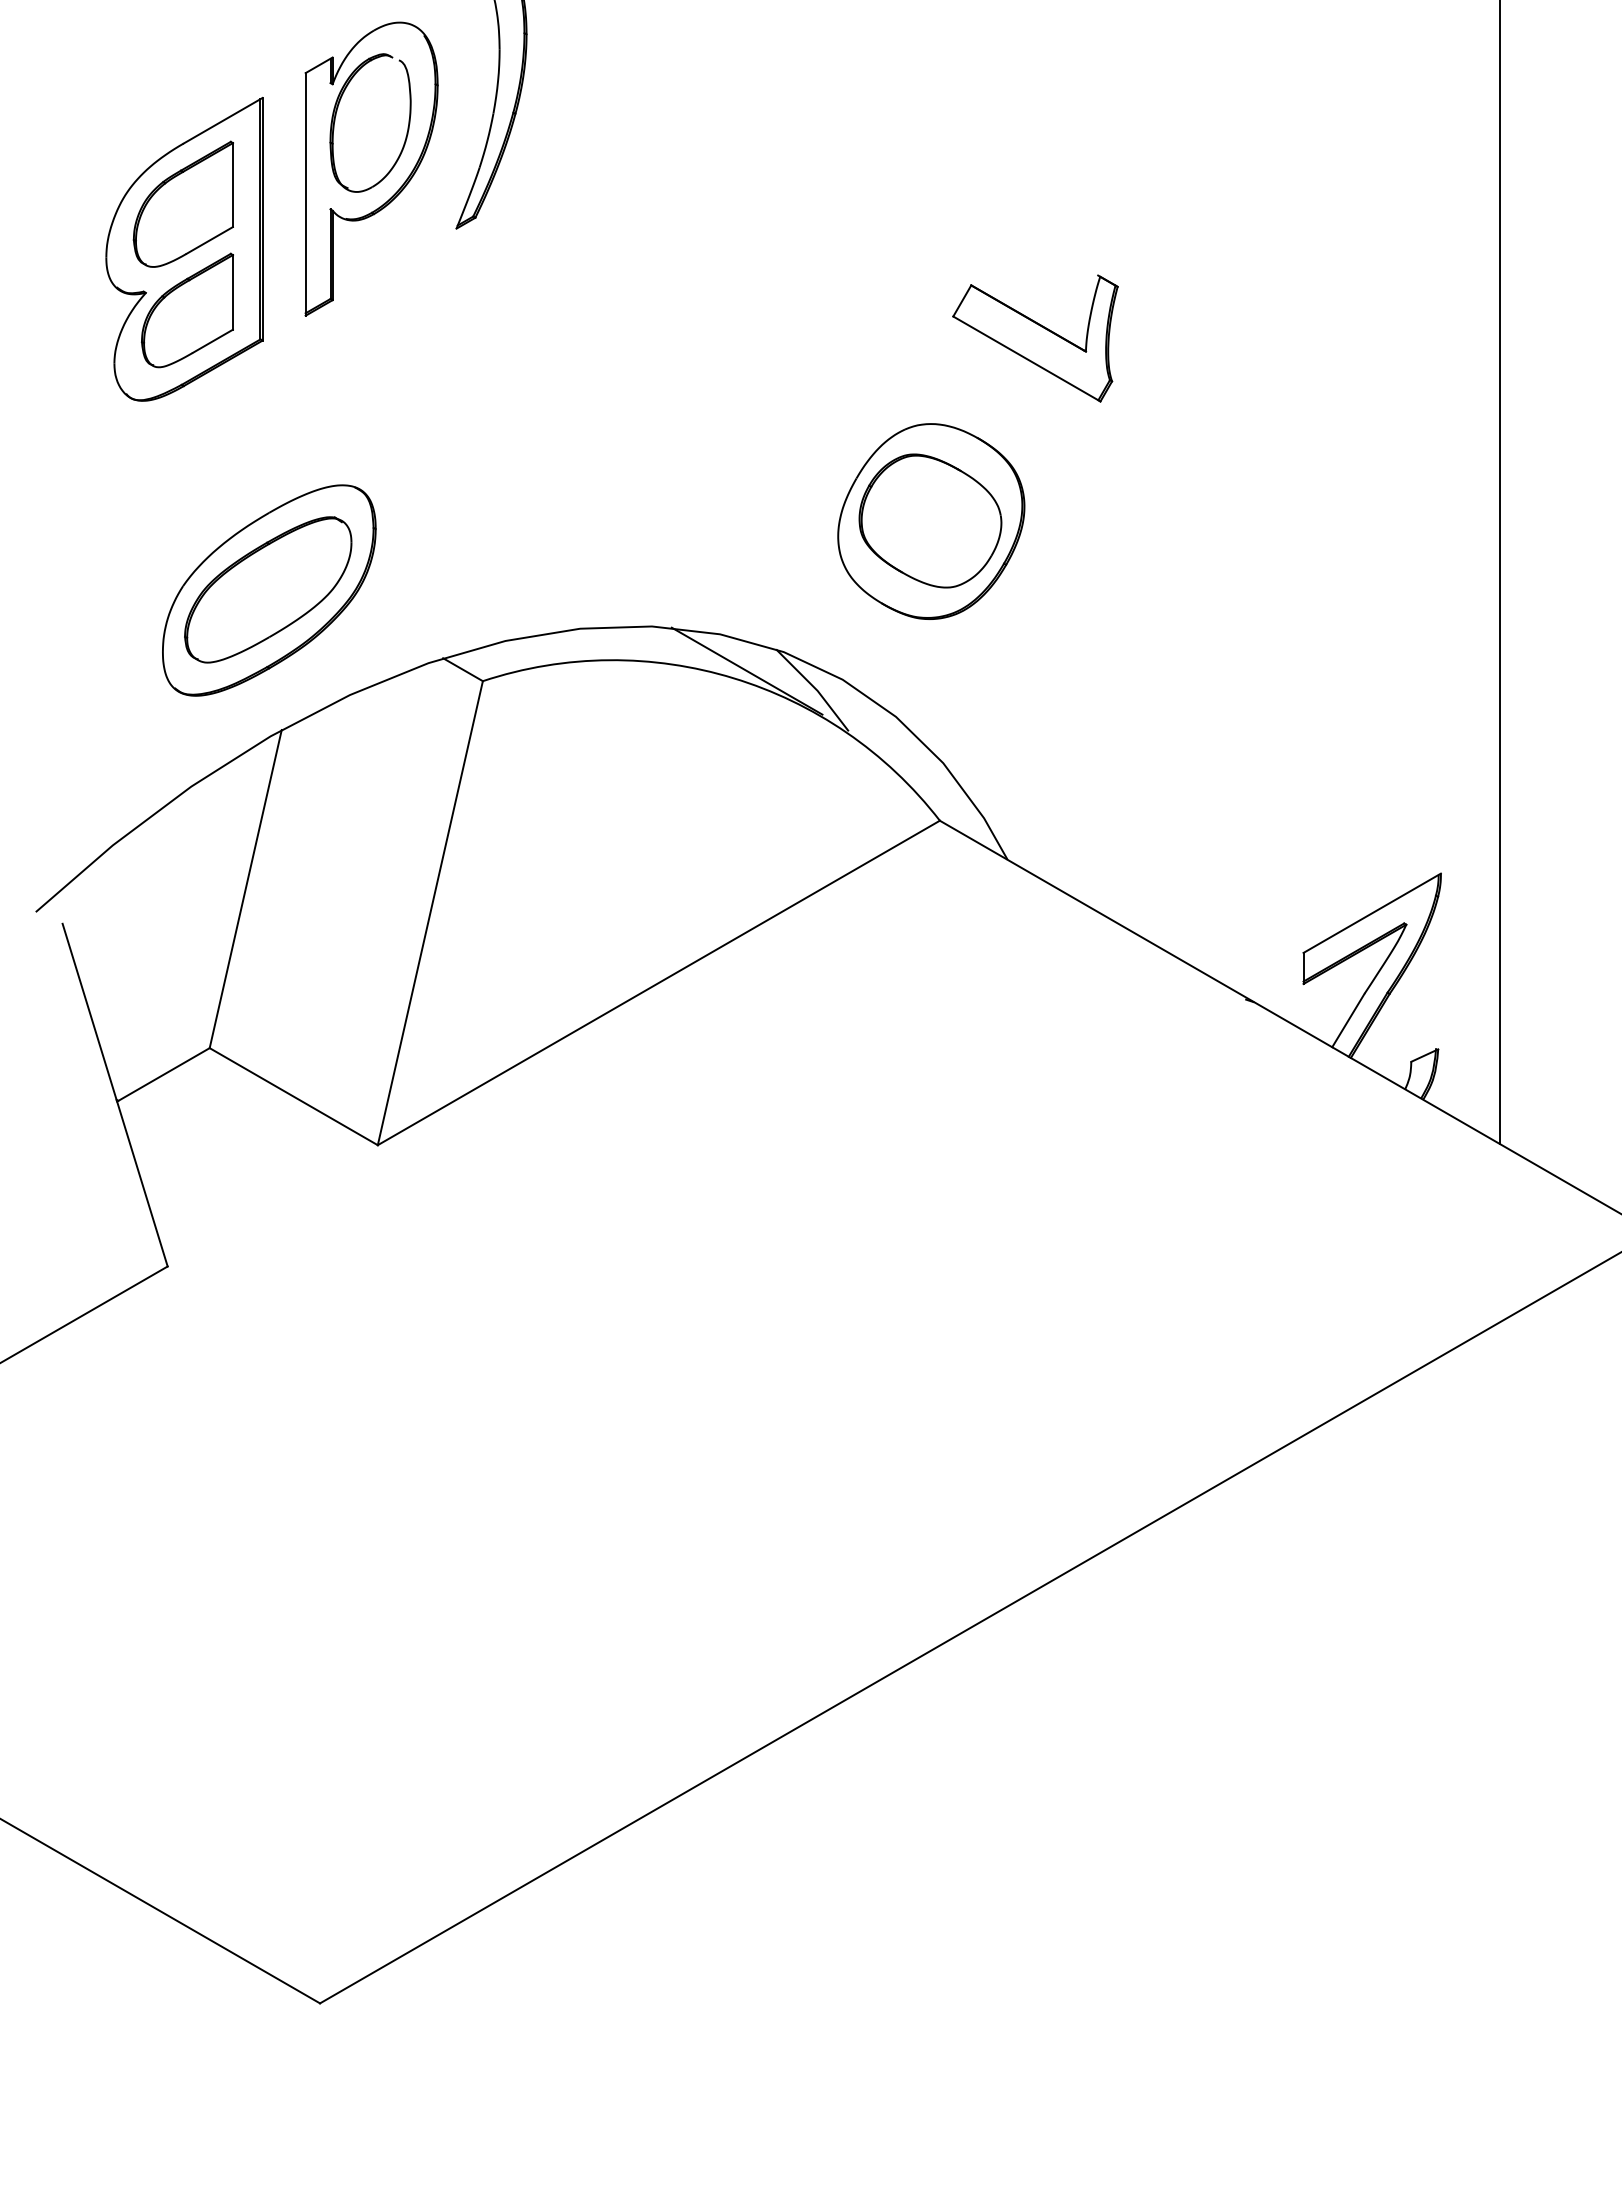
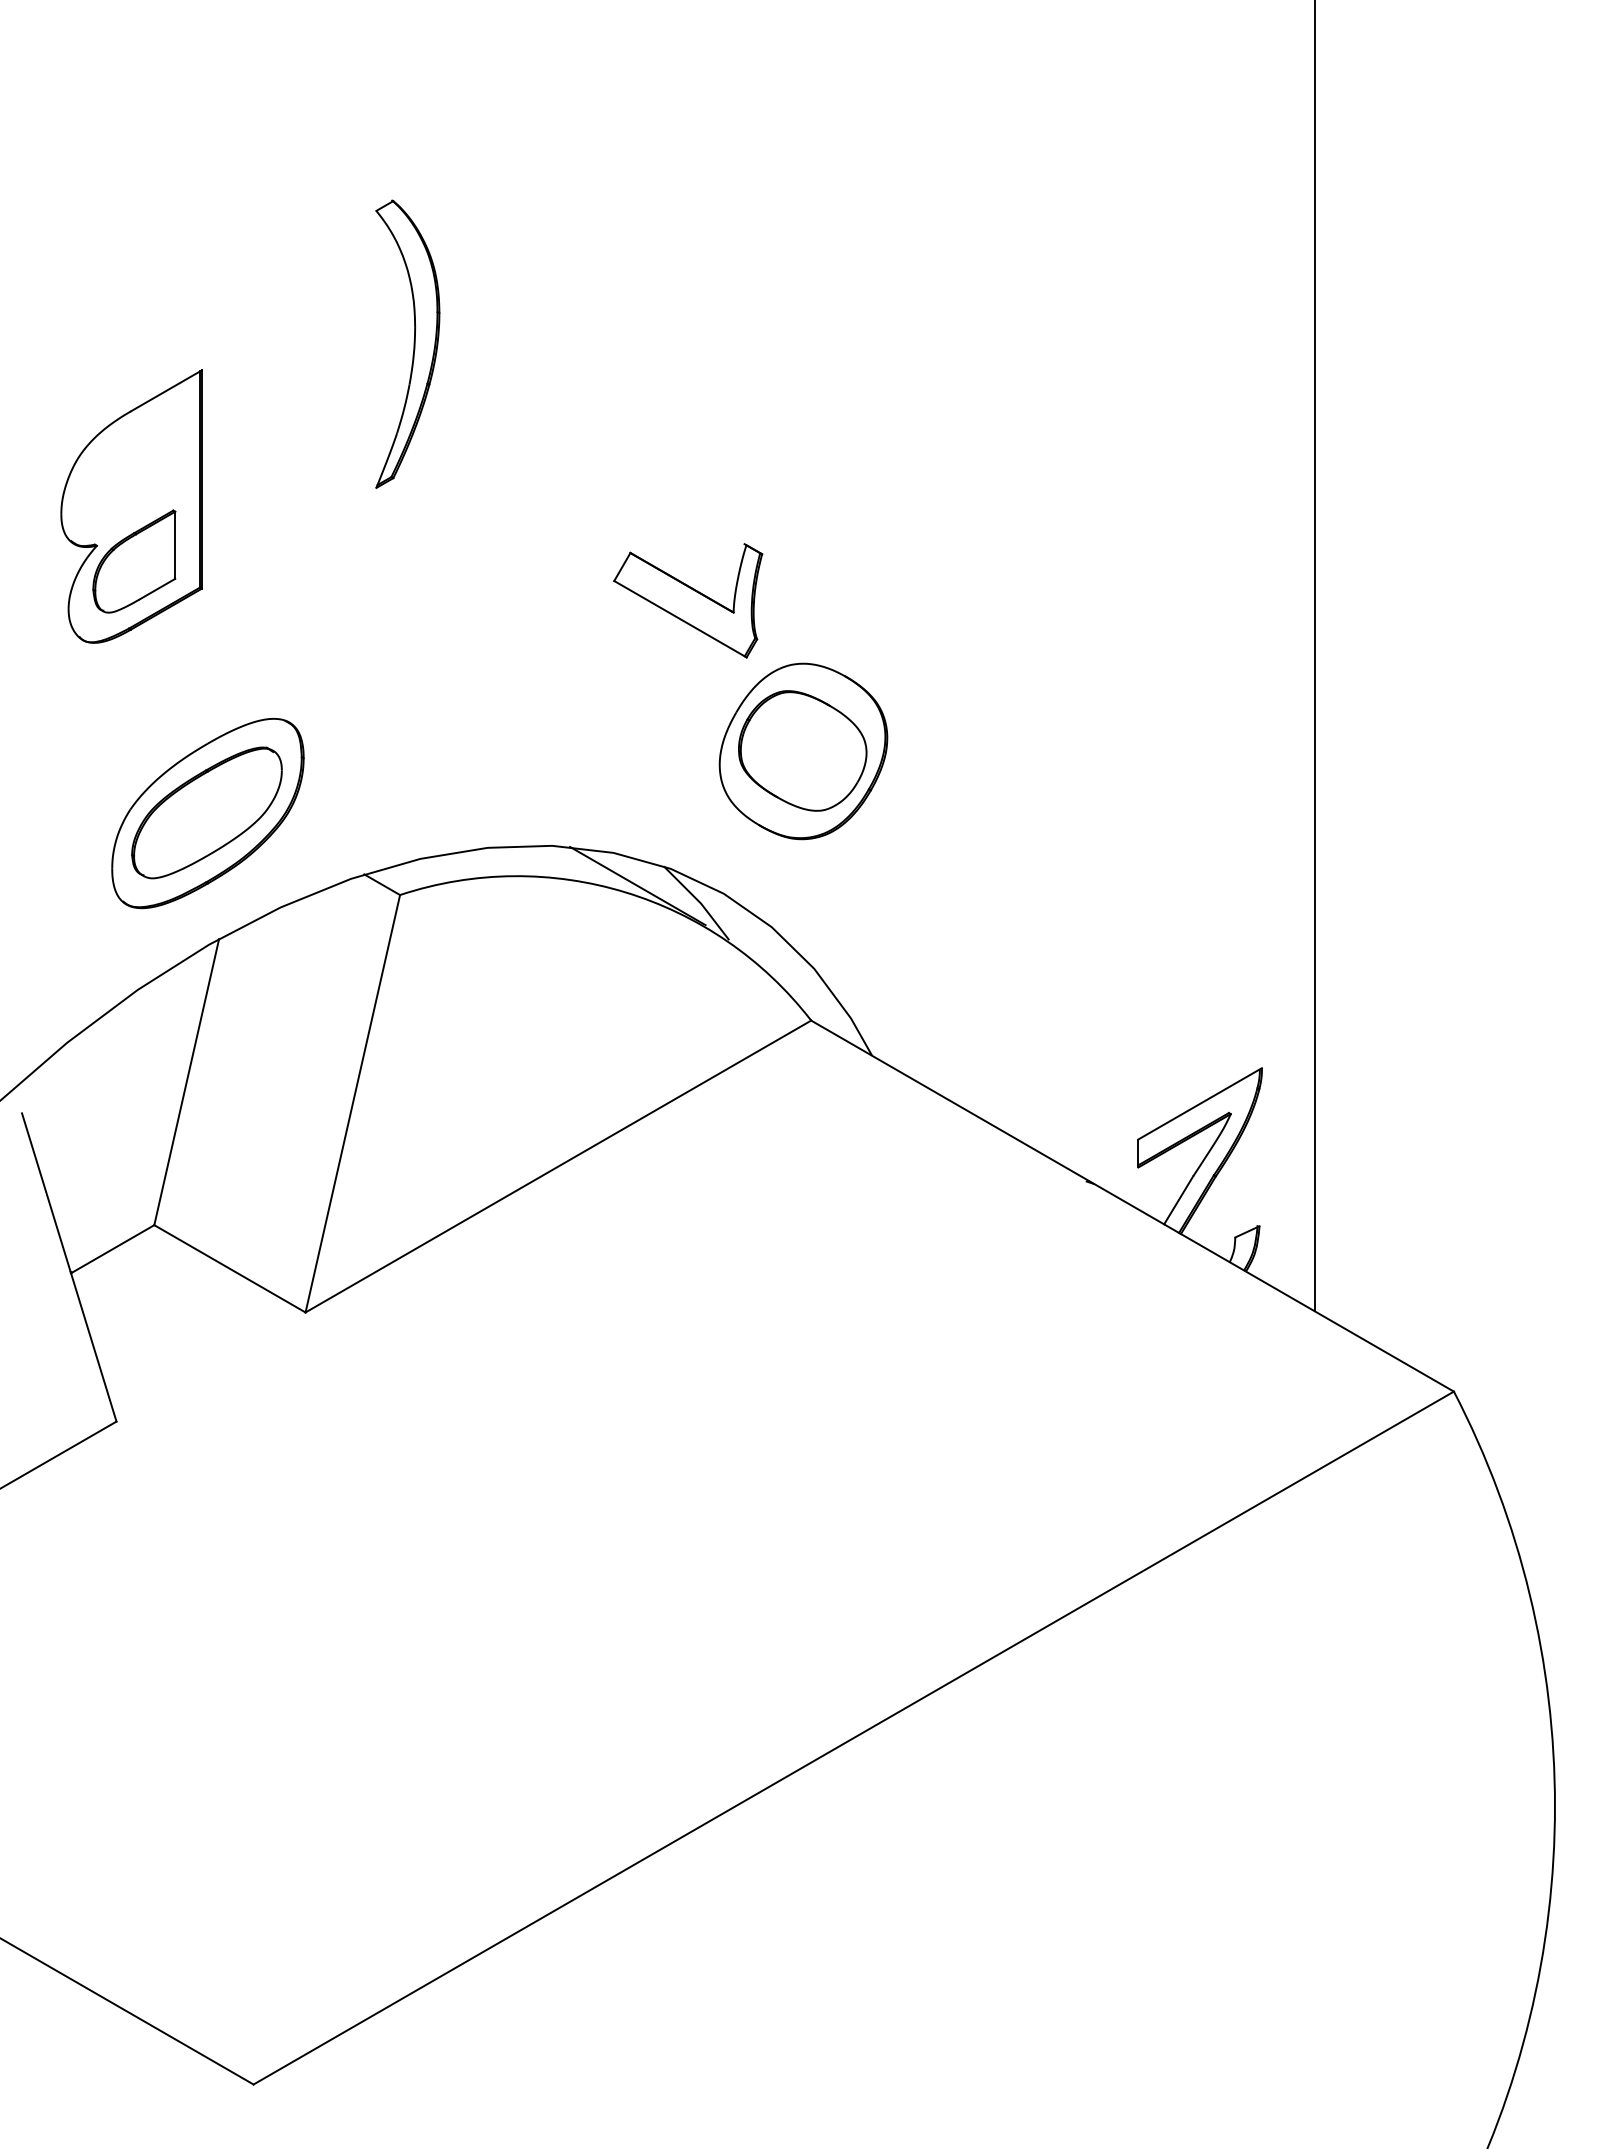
part: (371, 169) -> (299, 434), removed
part: (183, 203) -> (130, 465), removed
part: (1035, 338) -> (688, 600), moved

